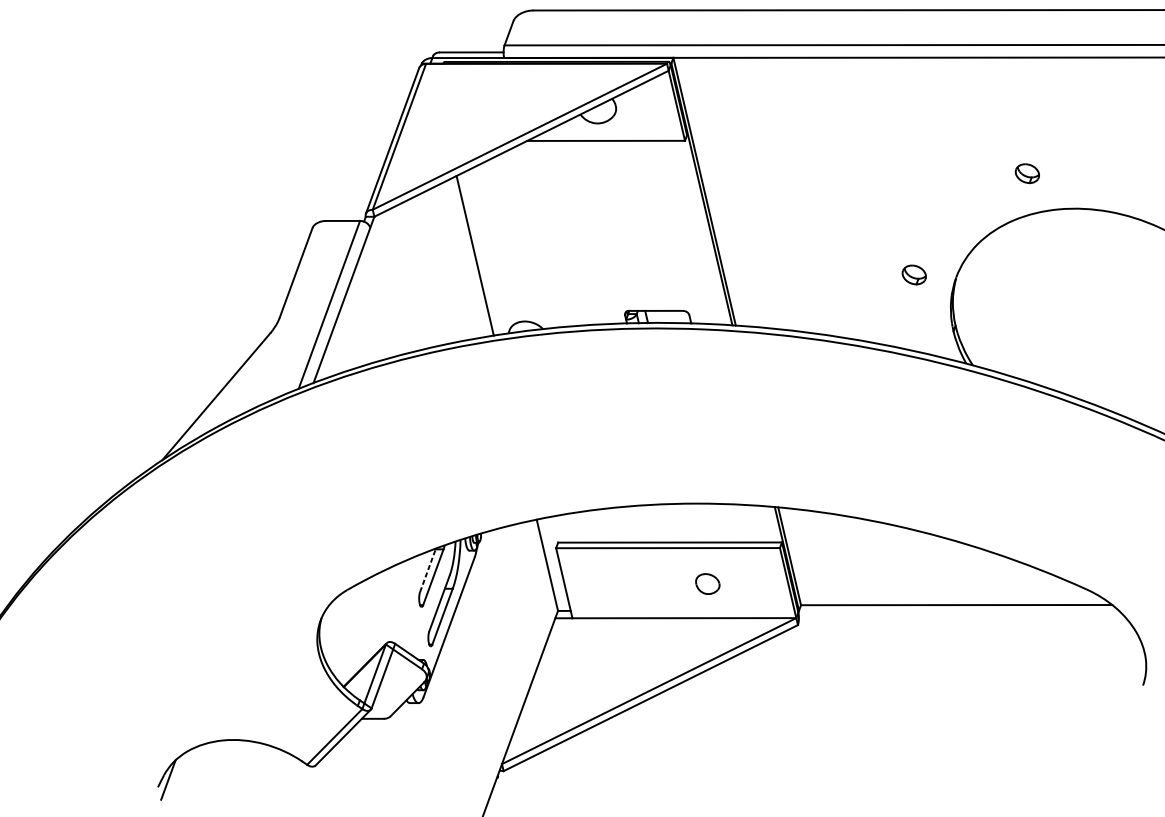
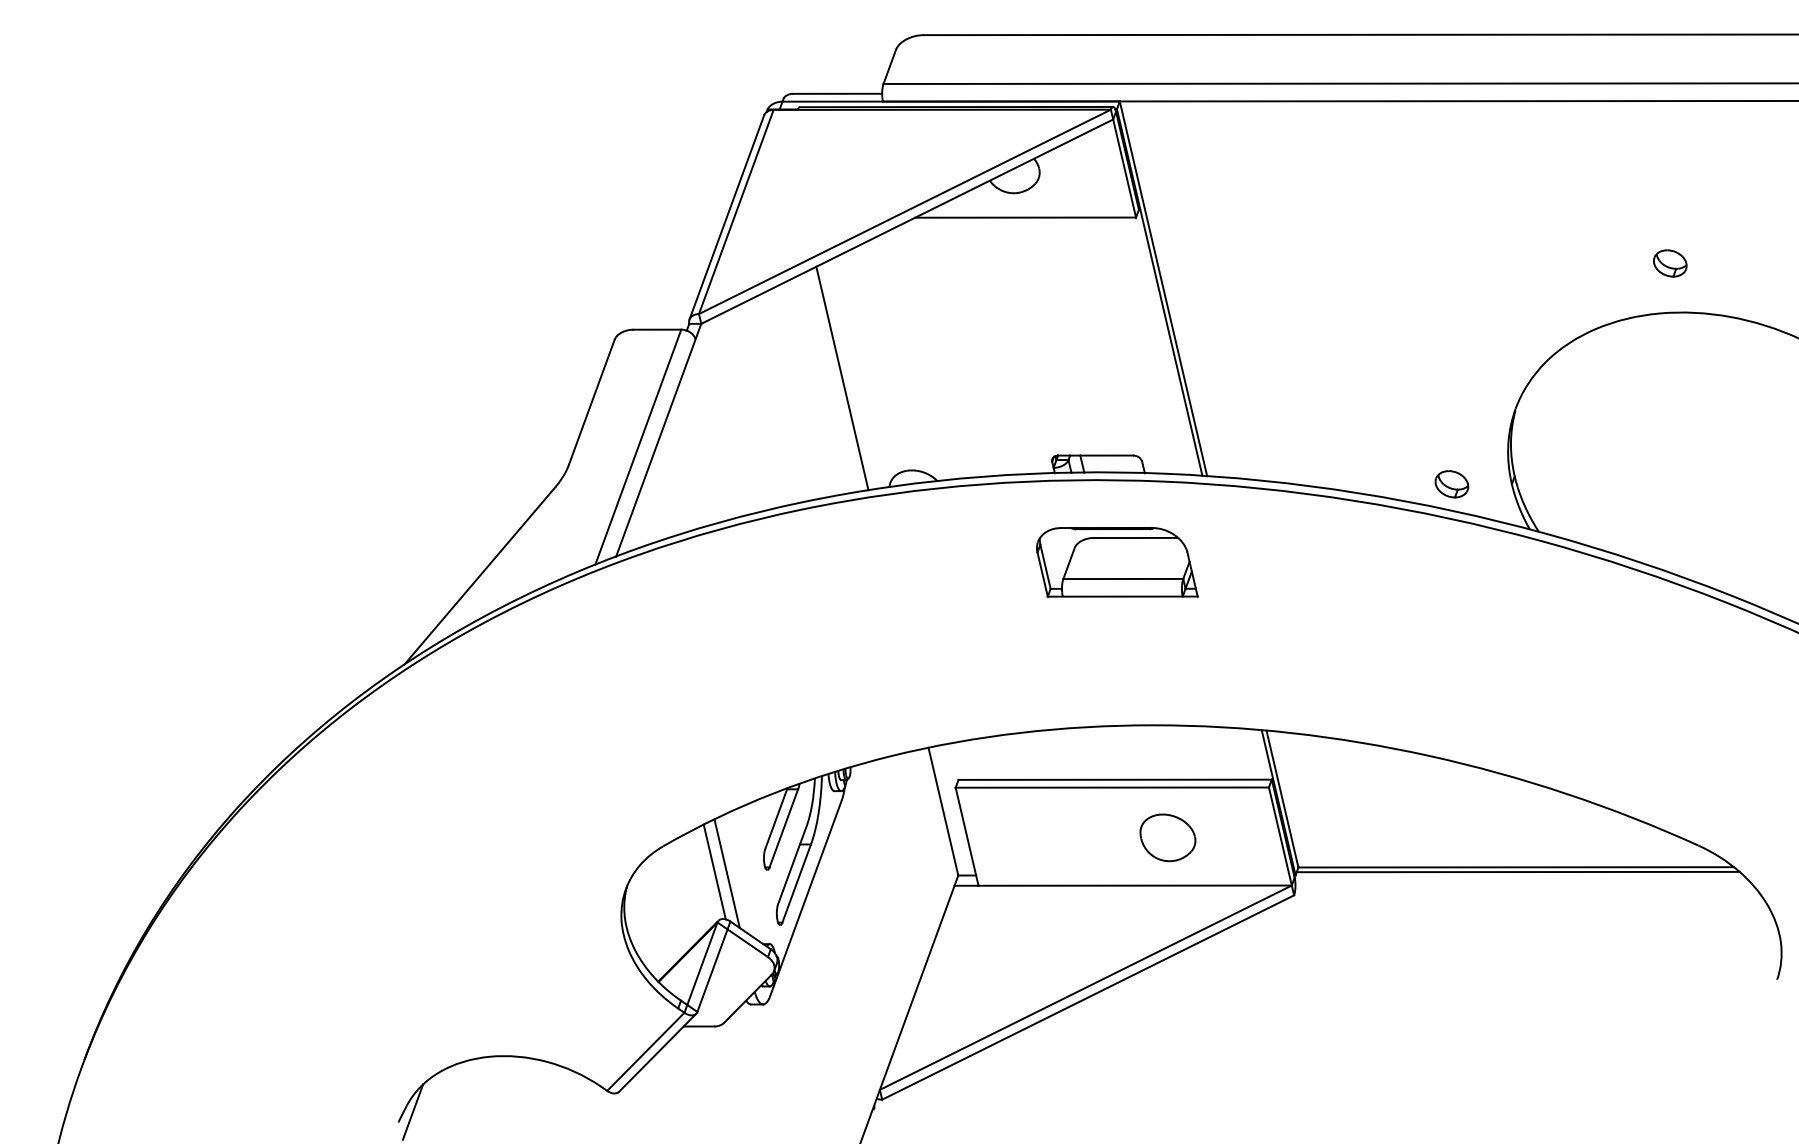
part: (1027, 173) -> (1670, 263), moved
part: (913, 275) -> (1451, 484), moved
part: (671, 386) -> (1117, 561), added
line: (428, 570) -> (776, 818), dashed -> solid
part: (707, 583) -> (1167, 837), size x1.67
line: (383, 608) -> (714, 871), added
line: (957, 608) -> (1517, 871), added
line: (392, 609) -> (726, 873), added

